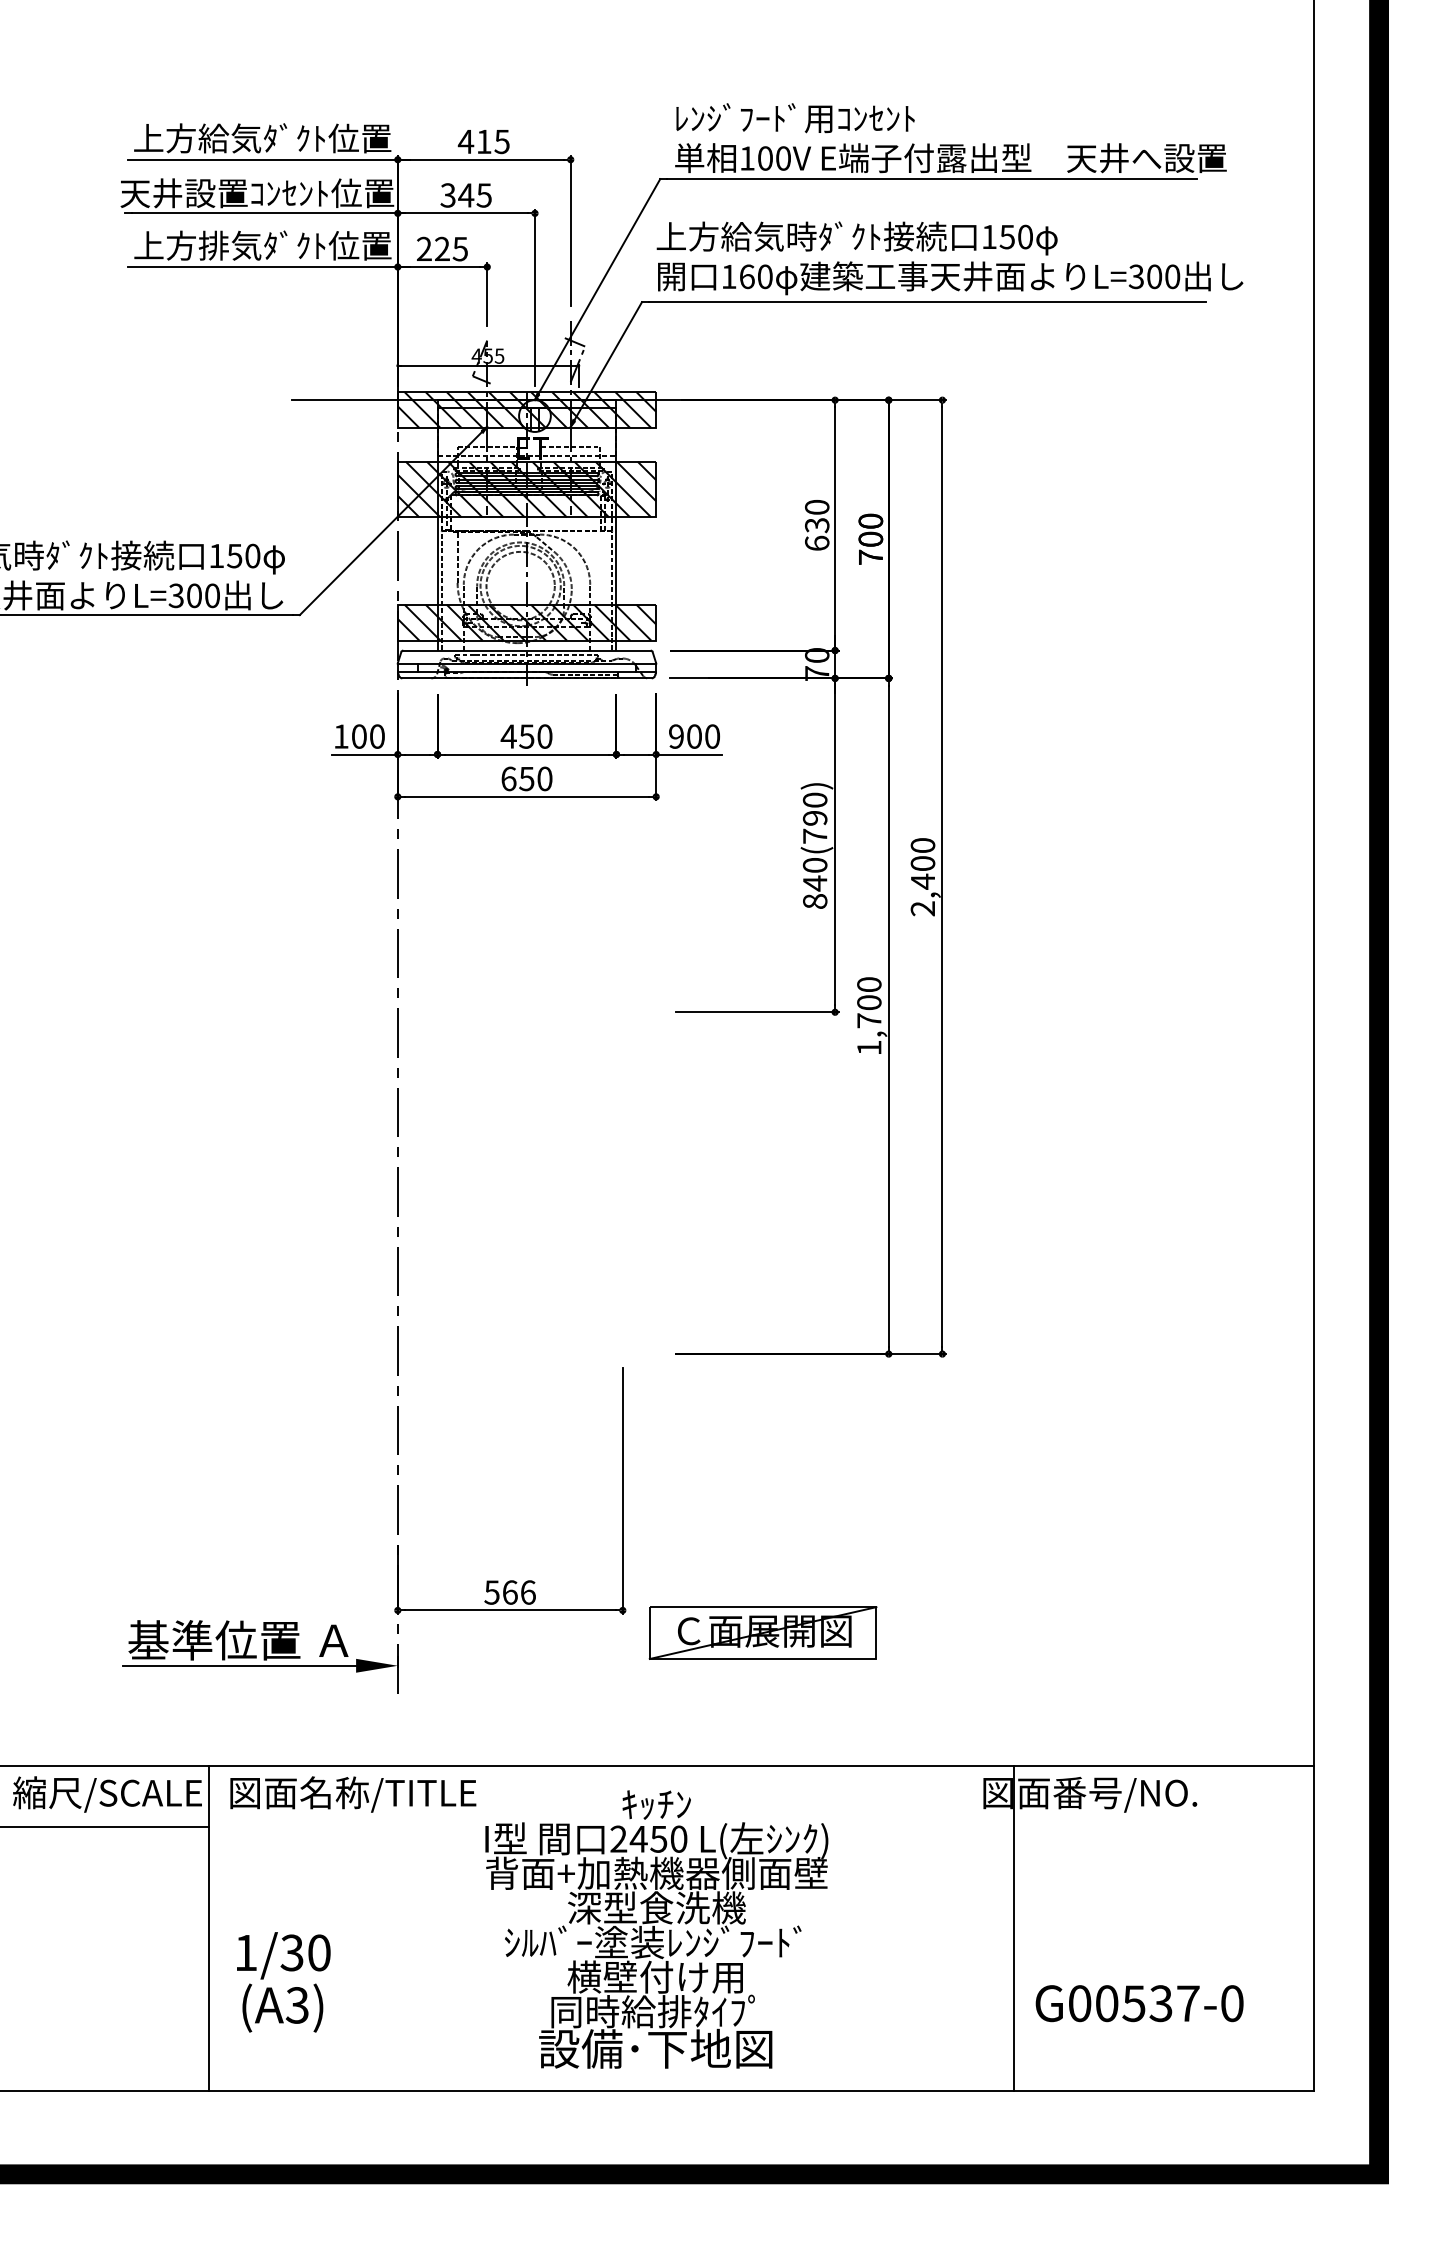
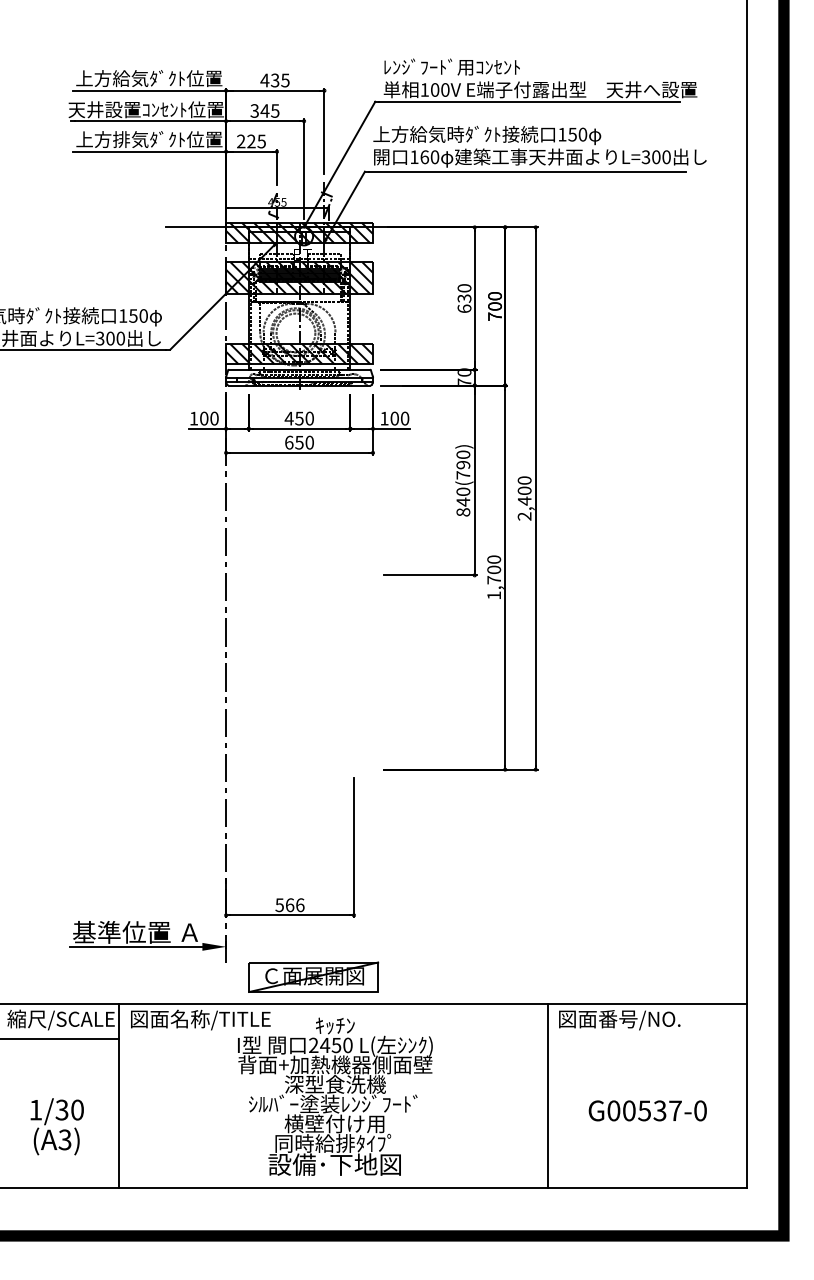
text: (482, 141) -> (274, 80), 415 -> 435
text: (676, 736) -> (384, 418), 900 -> 100
part: (762, 1631) -> (313, 976), moved
line: (1014, 1927) -> (548, 1095), moved
text: (657, 1929) -> (335, 1096), moved
text: (282, 1981) -> (56, 1126), moved
text: (1139, 2002) -> (647, 1110), moved

